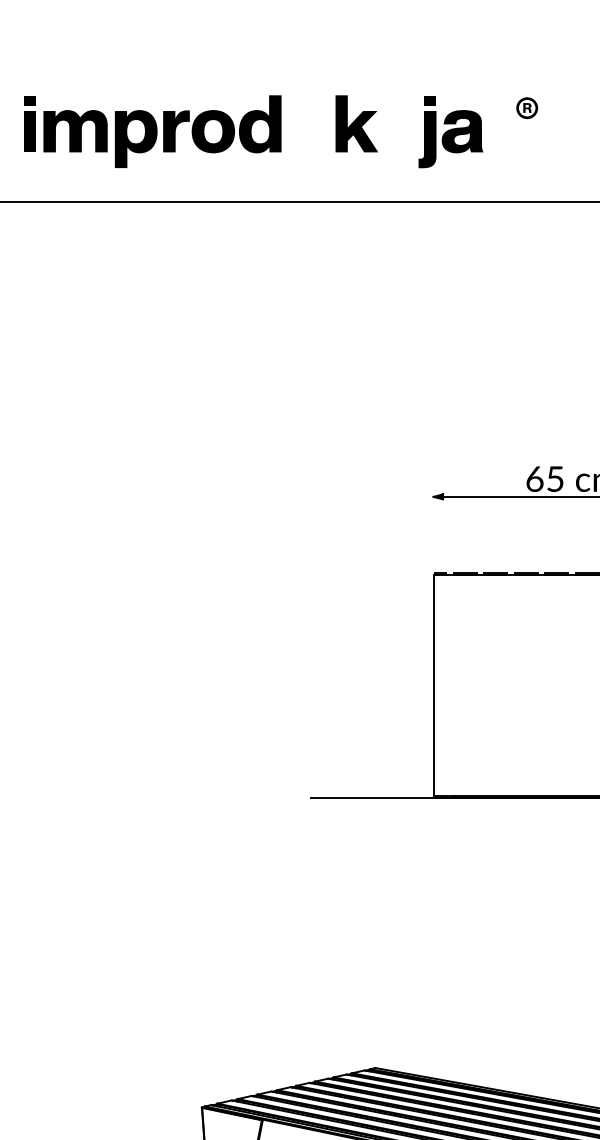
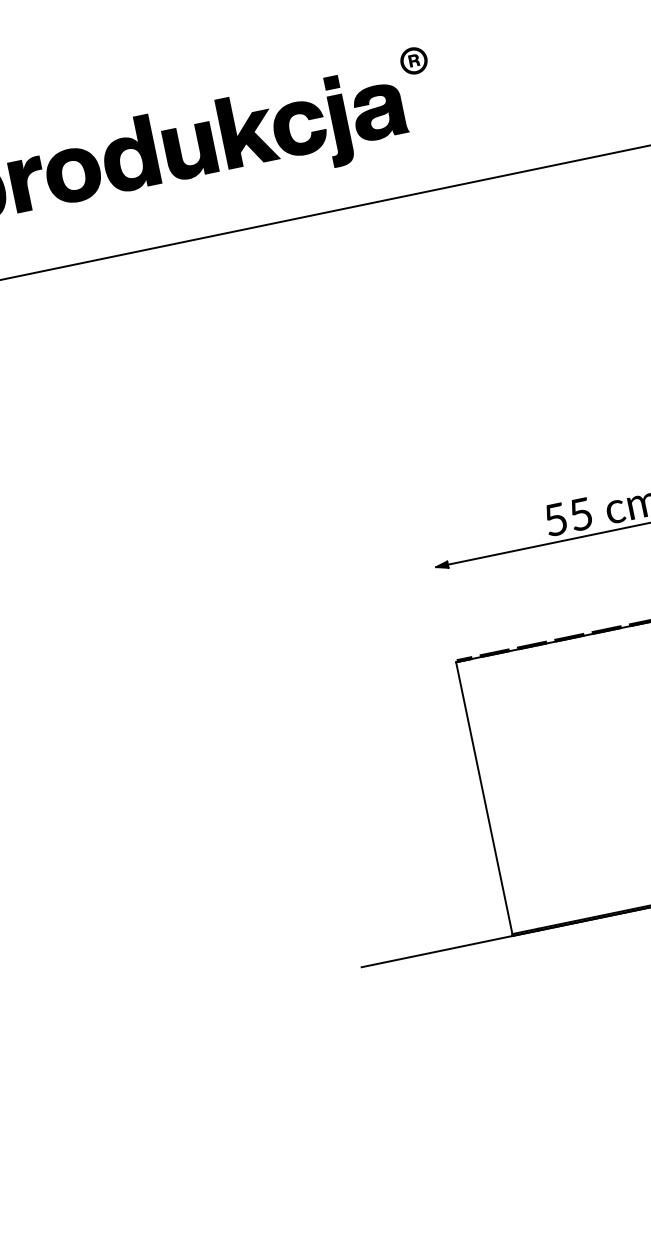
part: (527, 108) -> (414, 61), moved
fill: (397, 131) -> (299, 128), added
fill: (308, 132) -> (190, 152), added
text: (534, 478) -> (555, 518), 65 -> 55

